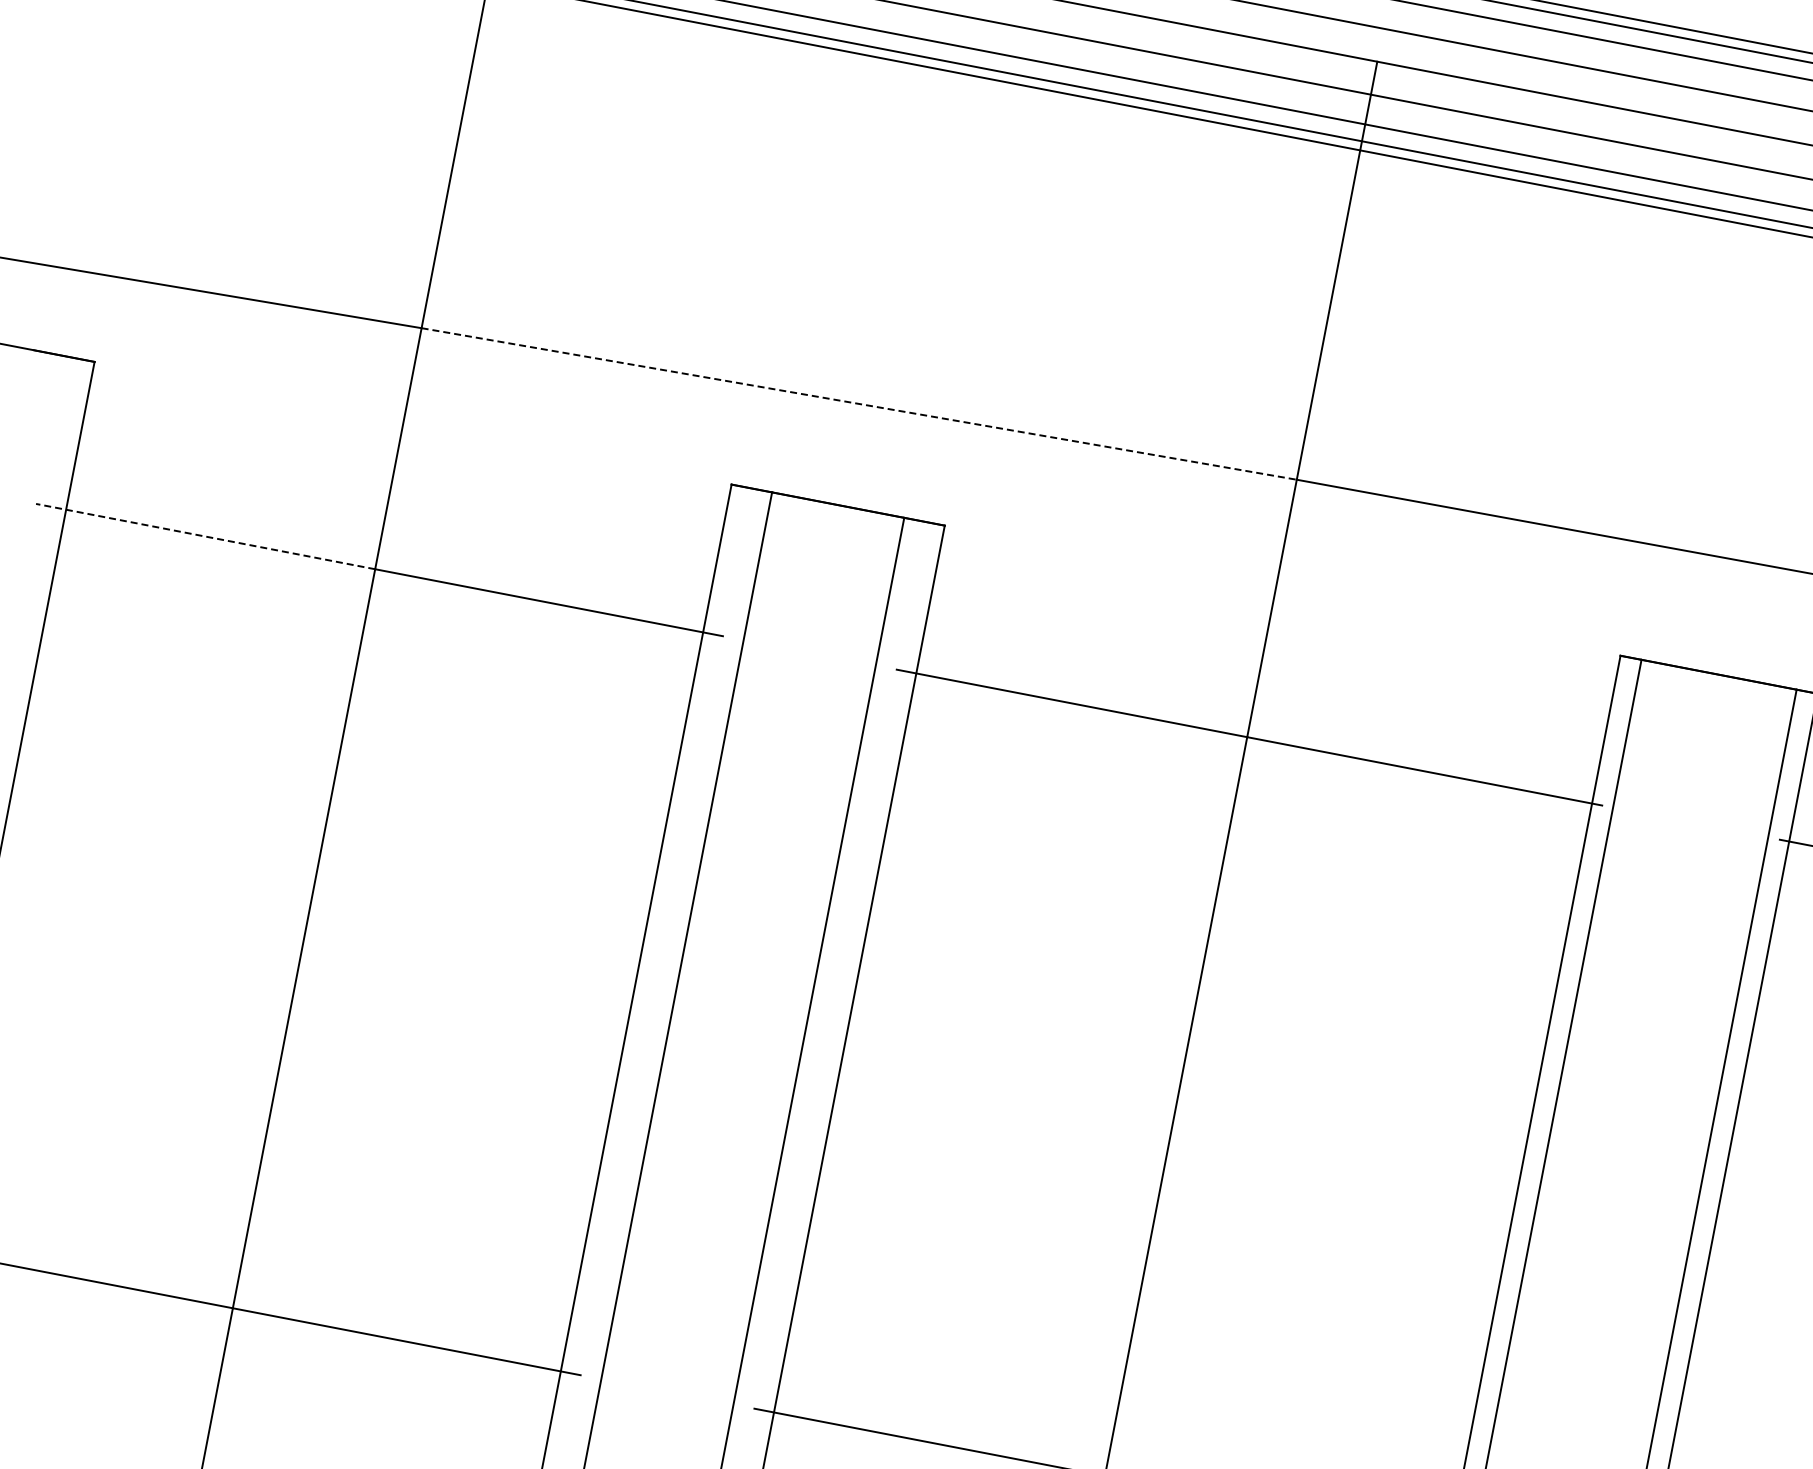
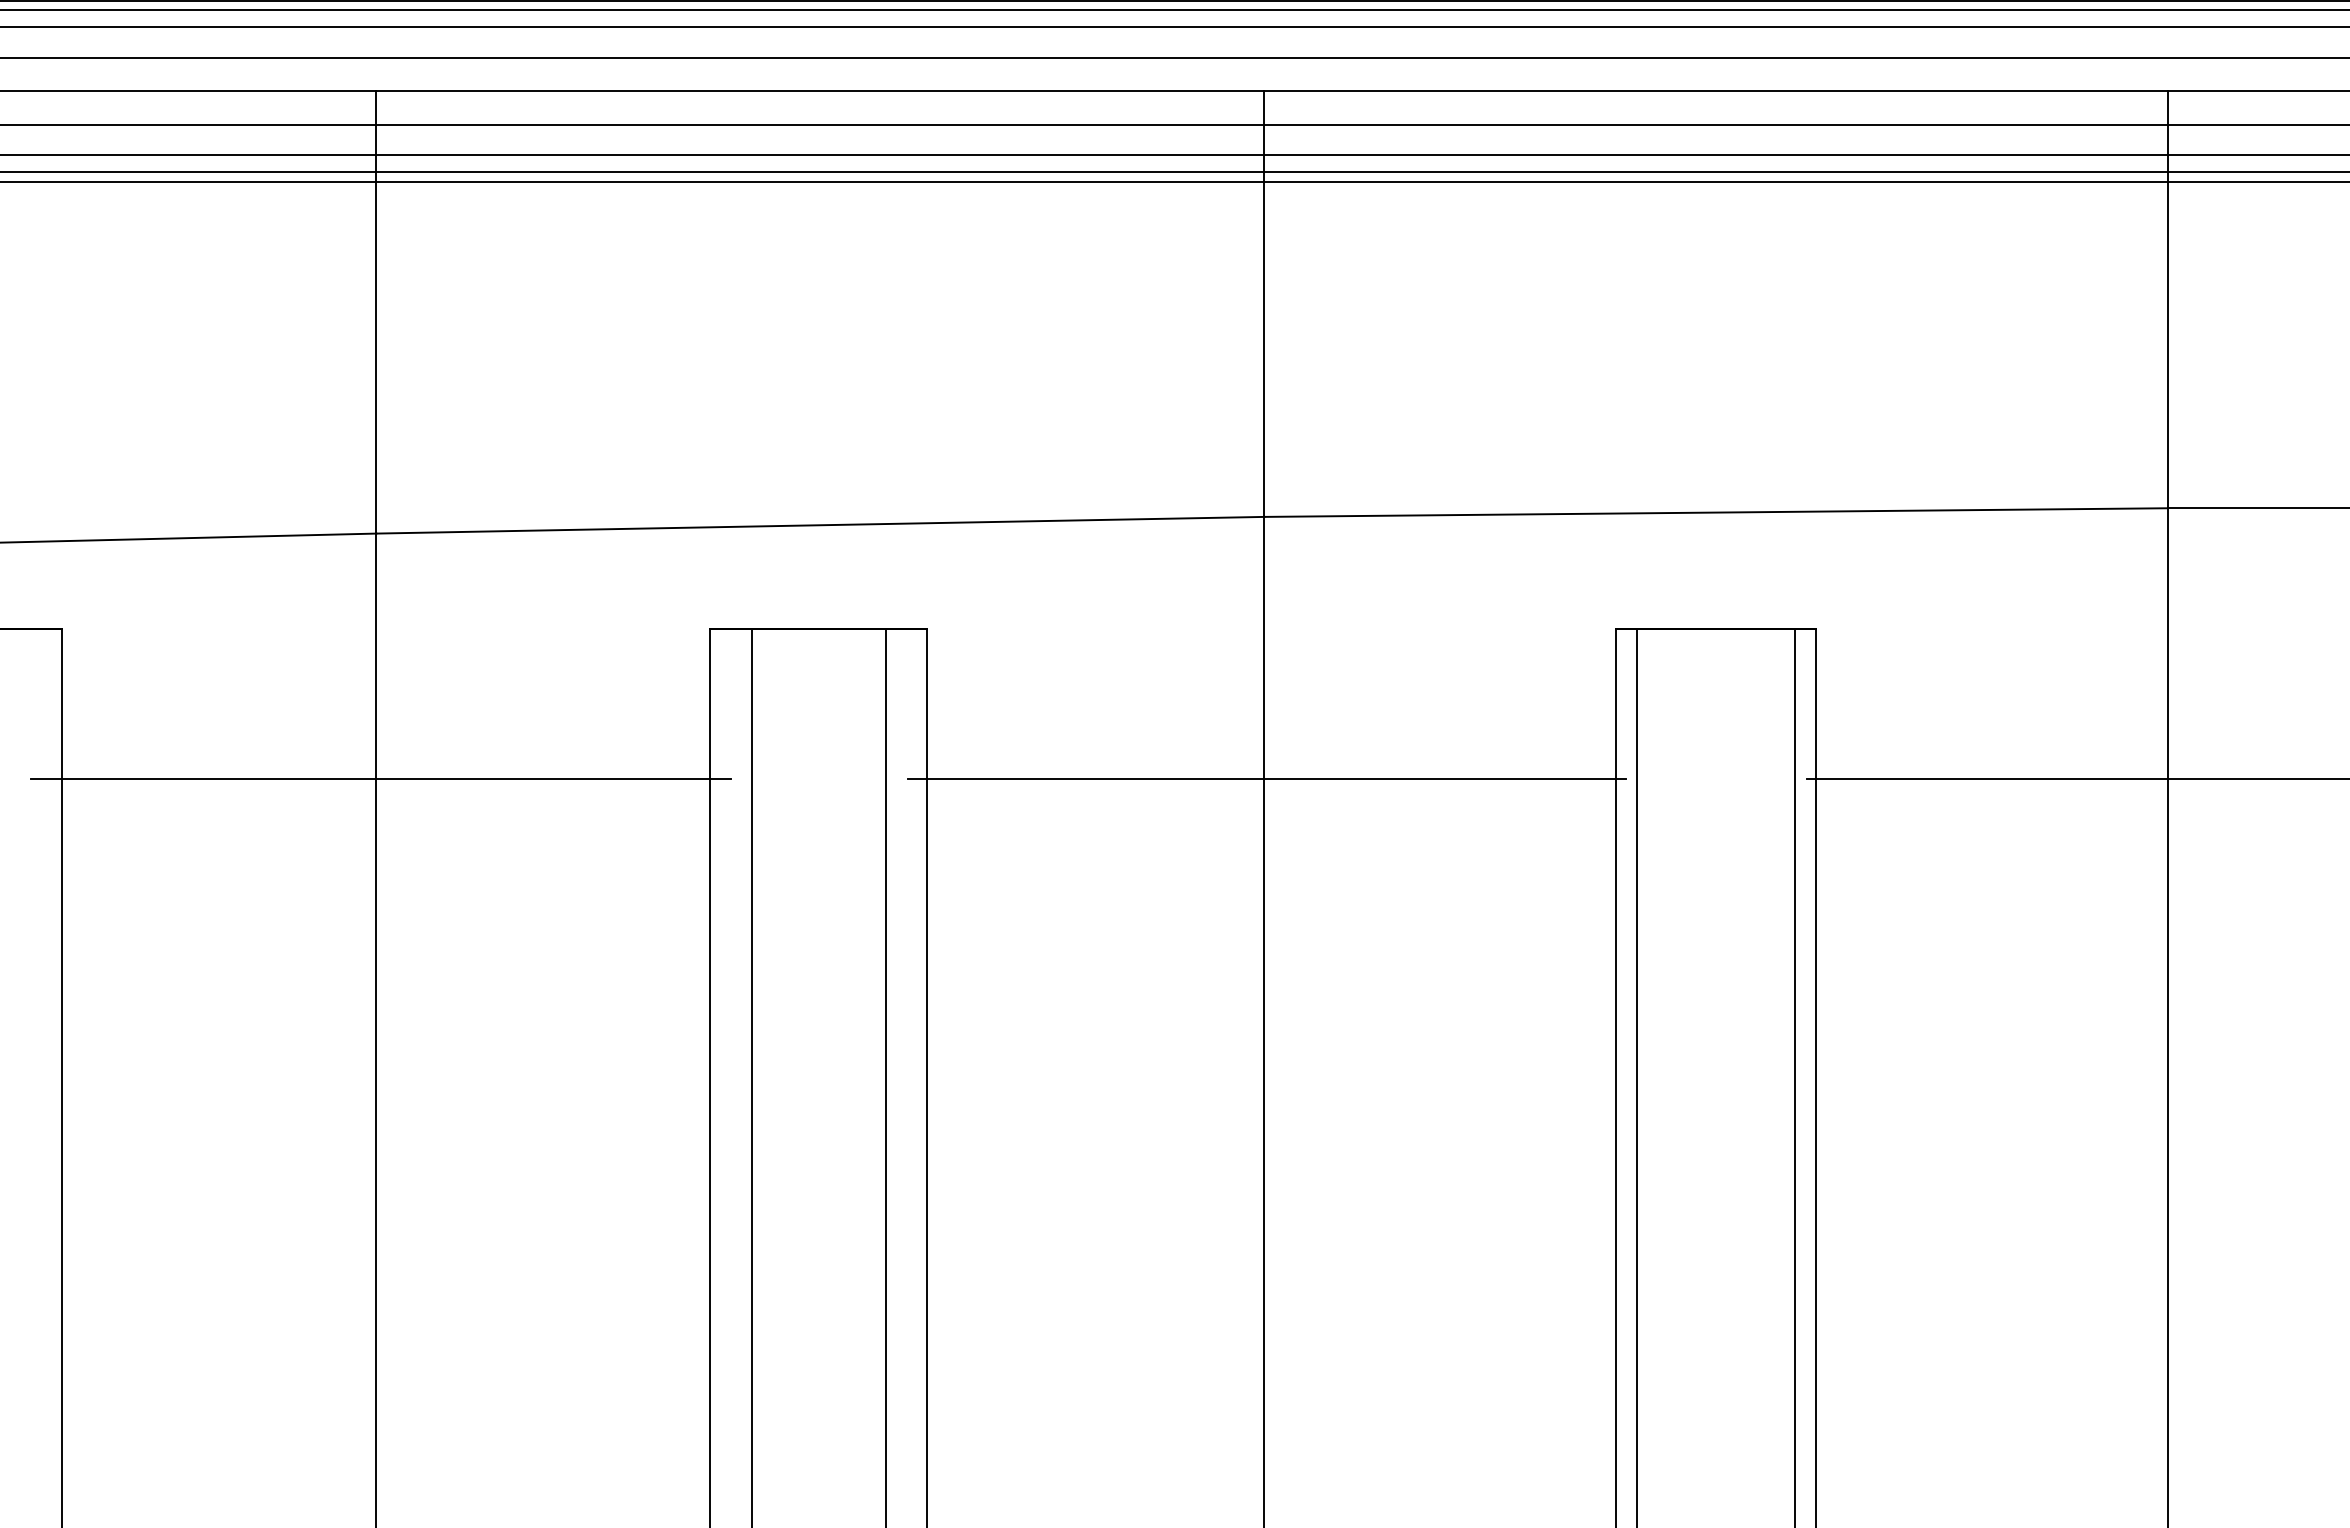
line: (859, 404) -> (820, 525), dashed -> solid
line: (205, 536) -> (203, 779), dashed -> solid

